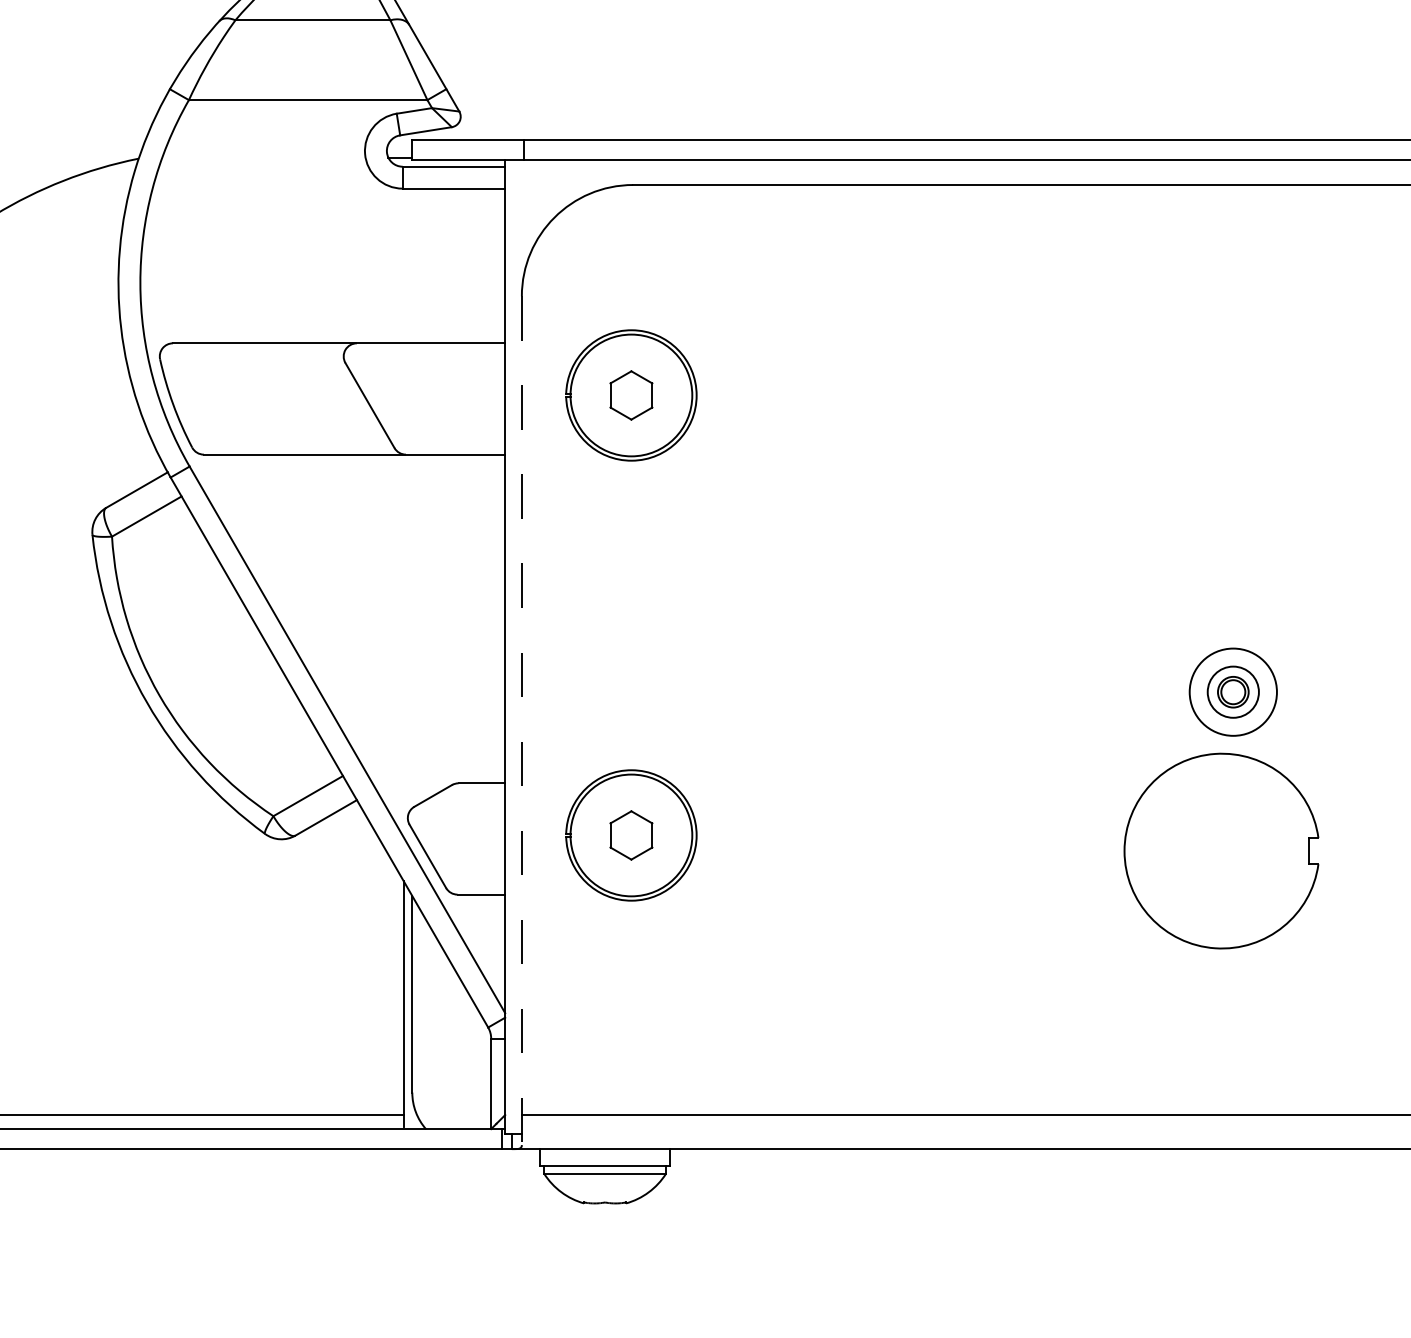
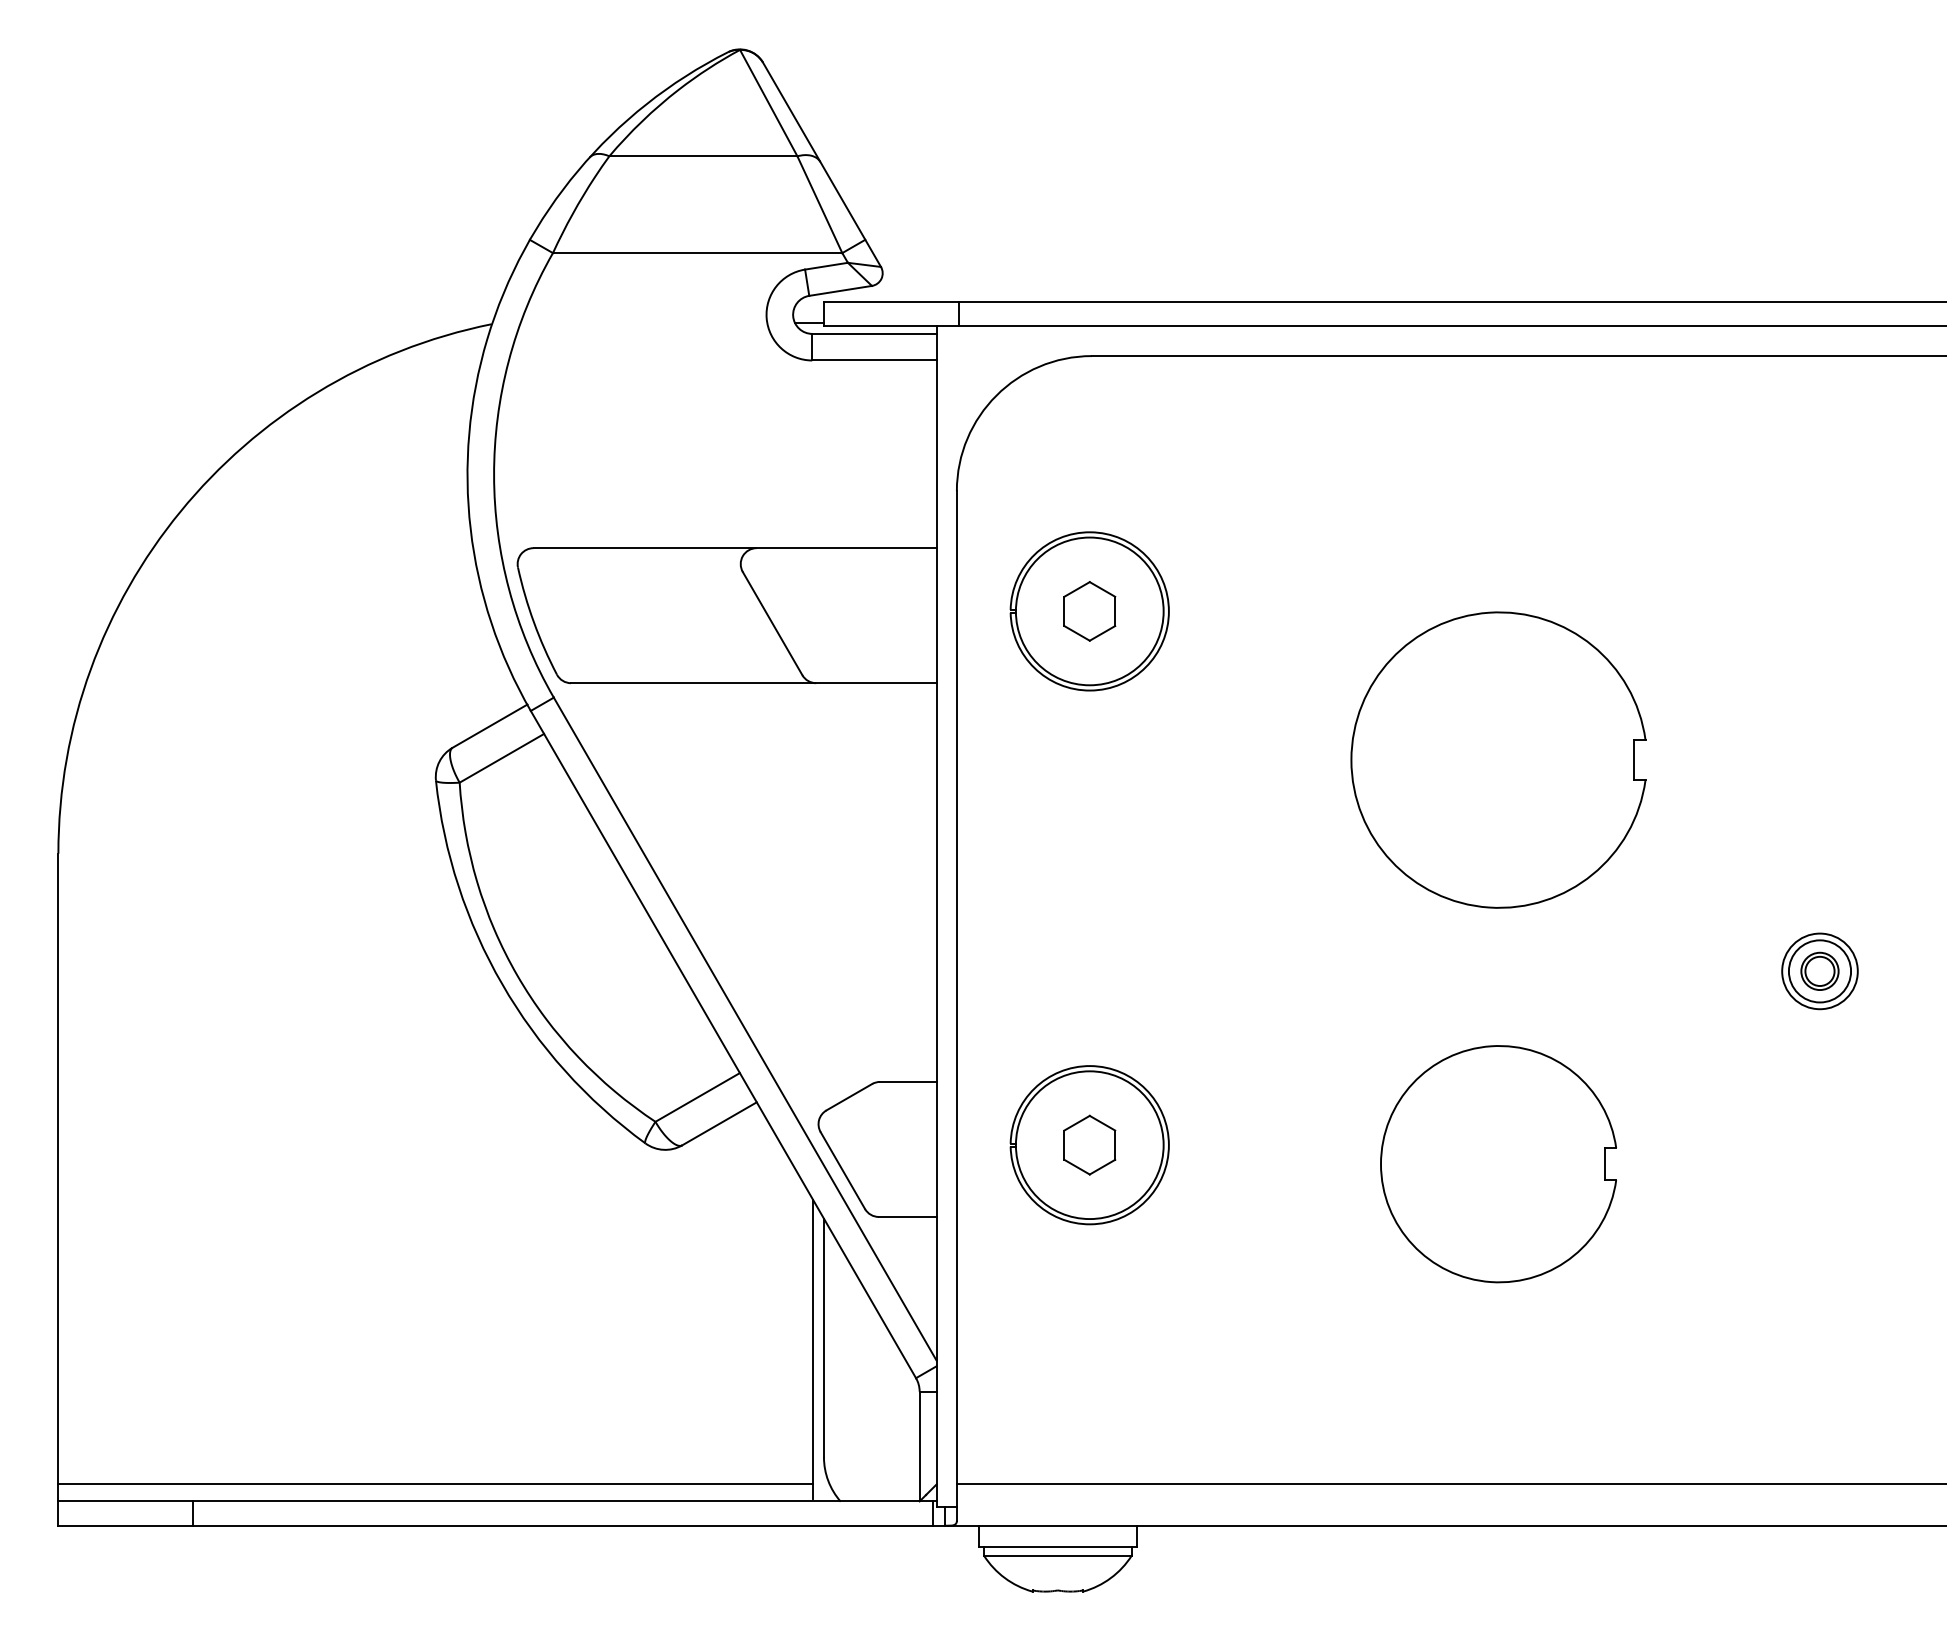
part: (968, 517) -> (1498, 759), added
circle: (1232, 692) -> (1819, 971), size x0.71
line: (521, 720) -> (956, 1005), dashed -> solid
part: (1221, 851) -> (1498, 1164), moved

